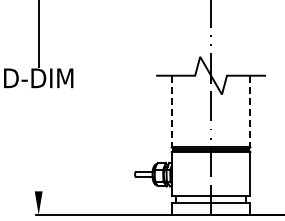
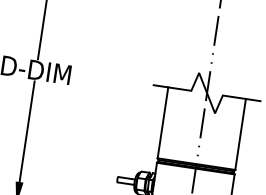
line: (171, 111) -> (162, 122), dashed -> solid
line: (250, 111) -> (240, 134), dashed -> solid
line: (38, 140) -> (26, 131), added

